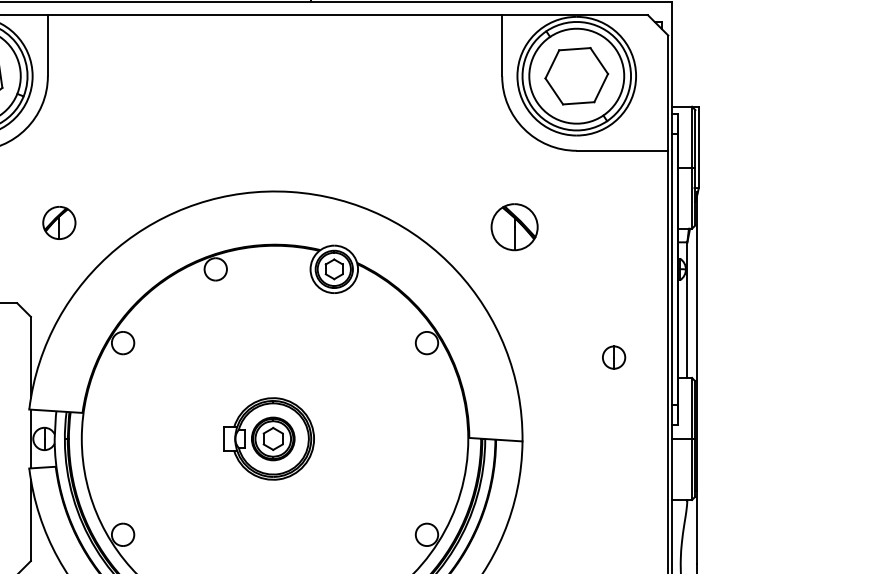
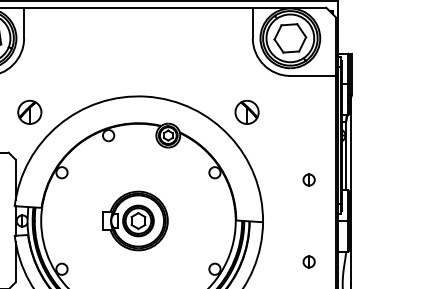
part: (58, 221) -> (29, 111), size x1.43
part: (513, 225) -> (246, 111), moved
part: (269, 437) -> (135, 220), size x1.43
part: (612, 519) -> (308, 261), added

